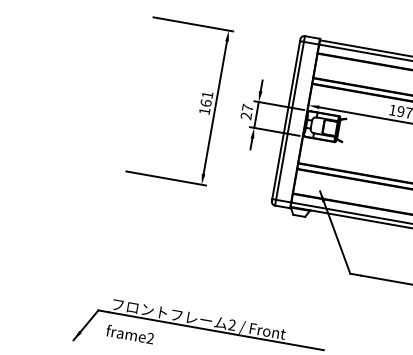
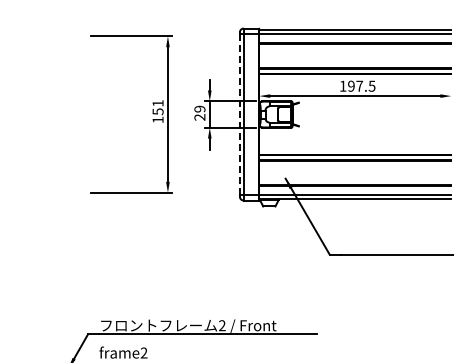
text: (205, 102) -> (157, 111), 161 -> 151
text: (247, 107) -> (199, 108), 27 -> 29
line: (285, 121) -> (239, 115), solid -> dashed

